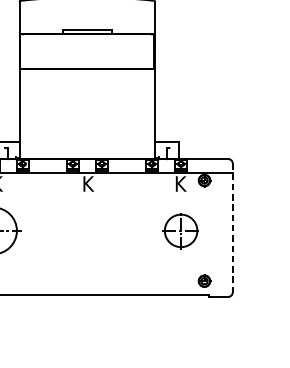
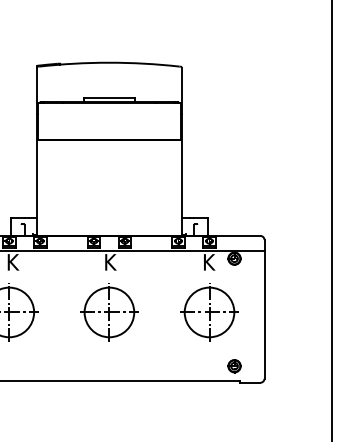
line: (232, 228) -> (264, 309), dashed -> solid
part: (87, 230) -> (109, 312), added
part: (181, 230) -> (209, 312), size x1.43

